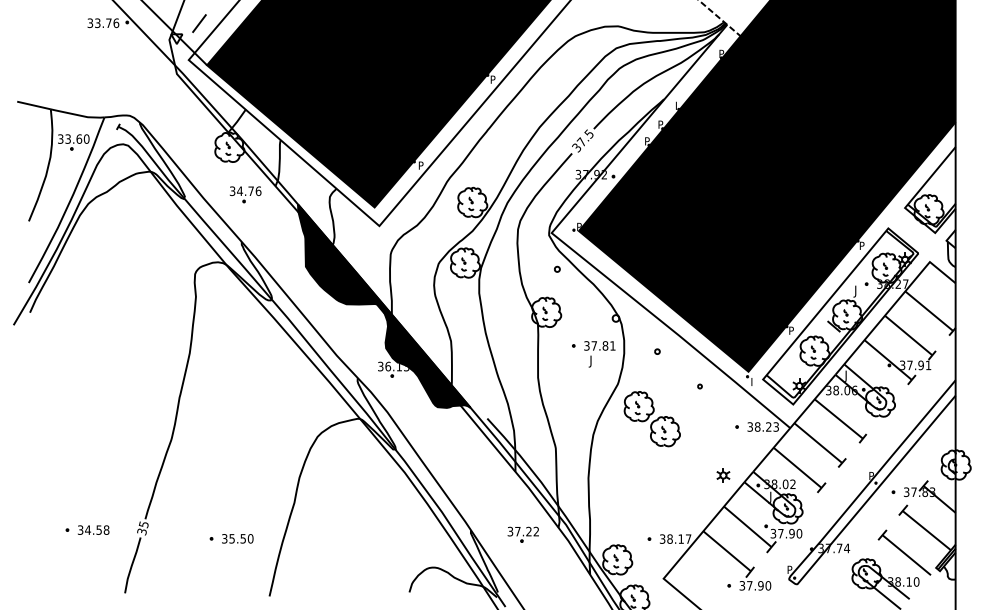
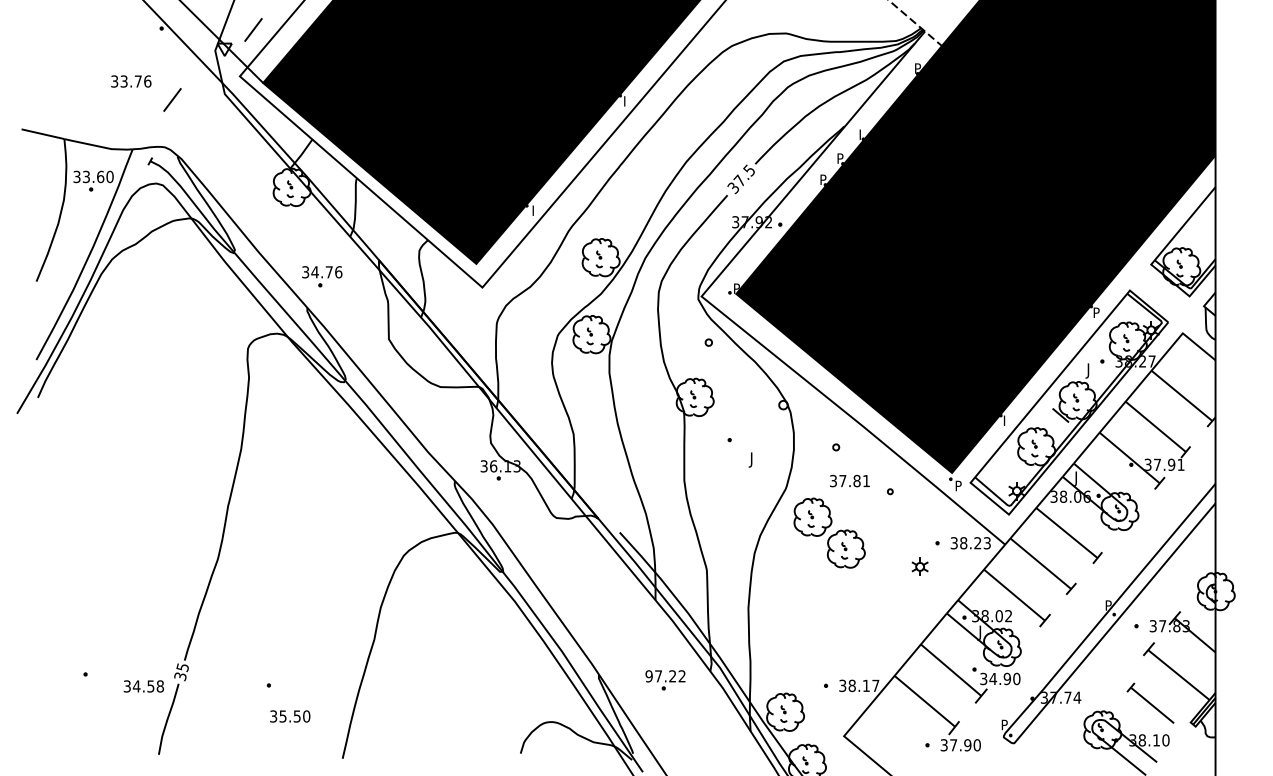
text: (103, 23) -> (131, 81), moved
line: (135, 78) -> (172, 99), added
text: (493, 78) -> (627, 99), P -> I
text: (421, 163) -> (536, 208), P -> I
part: (245, 194) -> (322, 276), moved
fill: (384, 306) -> (488, 389), removed
text: (792, 328) -> (1007, 418), P -> I
text: (599, 346) -> (849, 481), moved
text: (754, 380) -> (959, 483), I -> P
part: (722, 475) -> (919, 566), moved
text: (93, 530) -> (143, 686), moved
text: (509, 531) -> (648, 676), 37.22 -> 97.22
text: (781, 533) -> (993, 678), 37.90 -> 34.90
text: (237, 538) -> (290, 716), moved
part: (904, 552) -> (1150, 703), size x0.7

